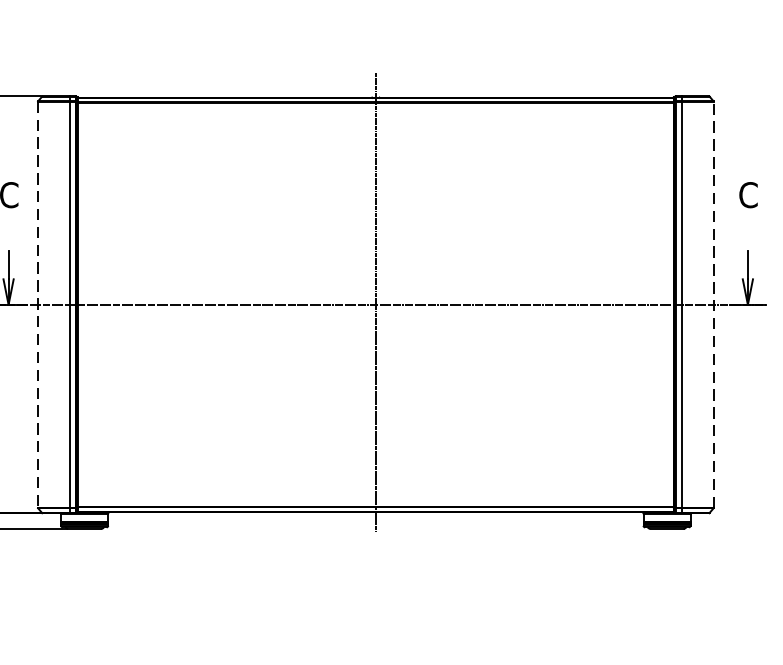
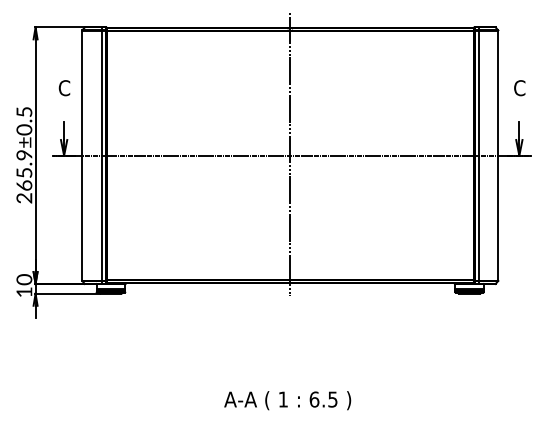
line: (714, 304) -> (498, 155), dashed -> solid
line: (38, 306) -> (82, 156), dashed -> solid

